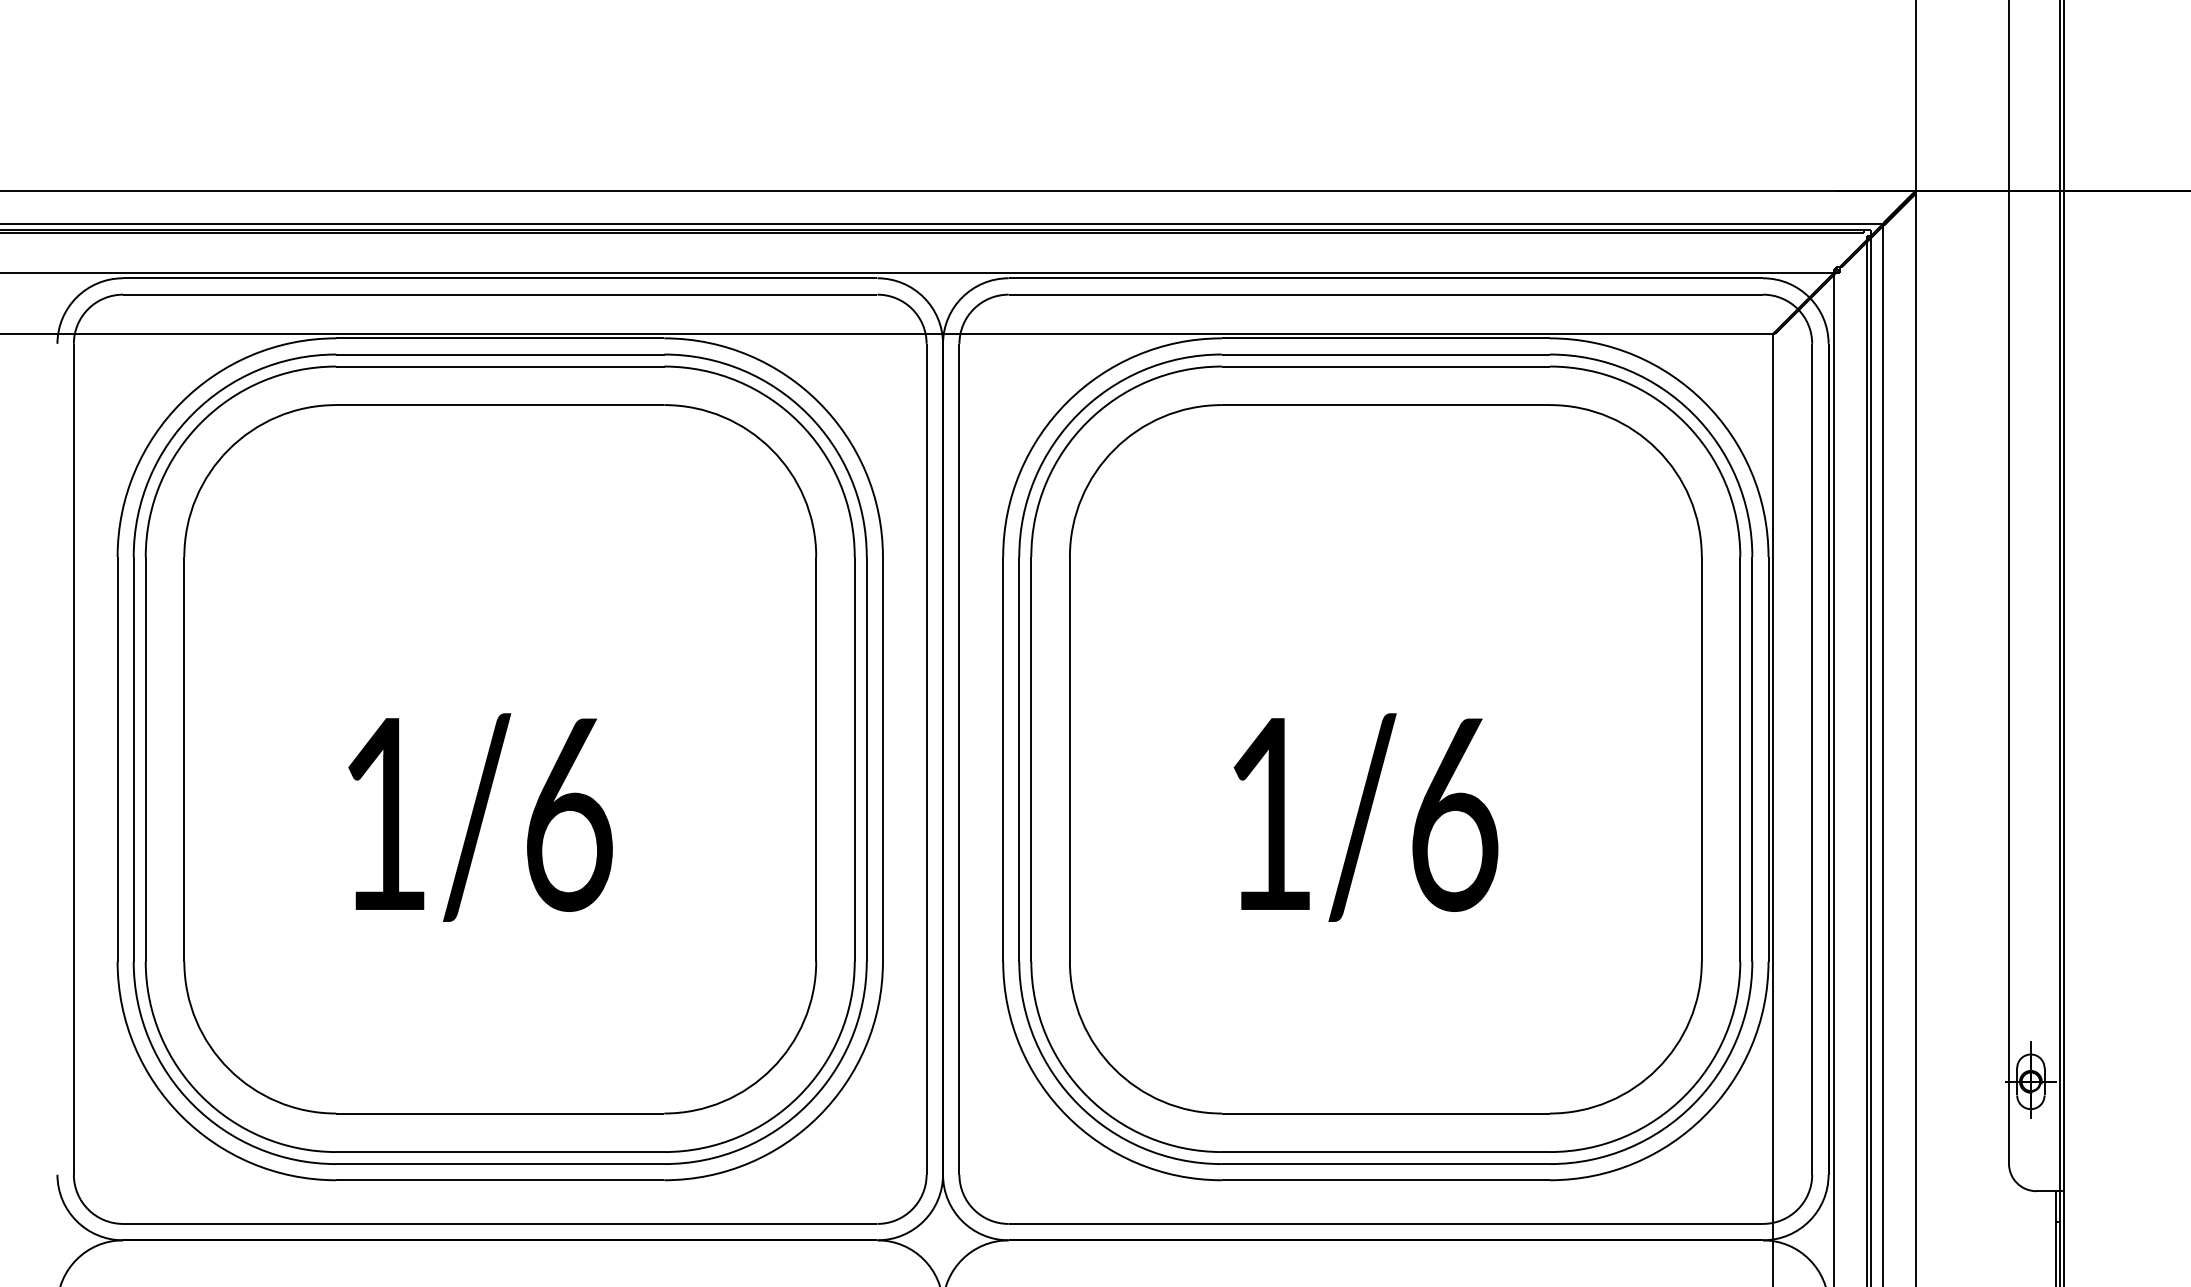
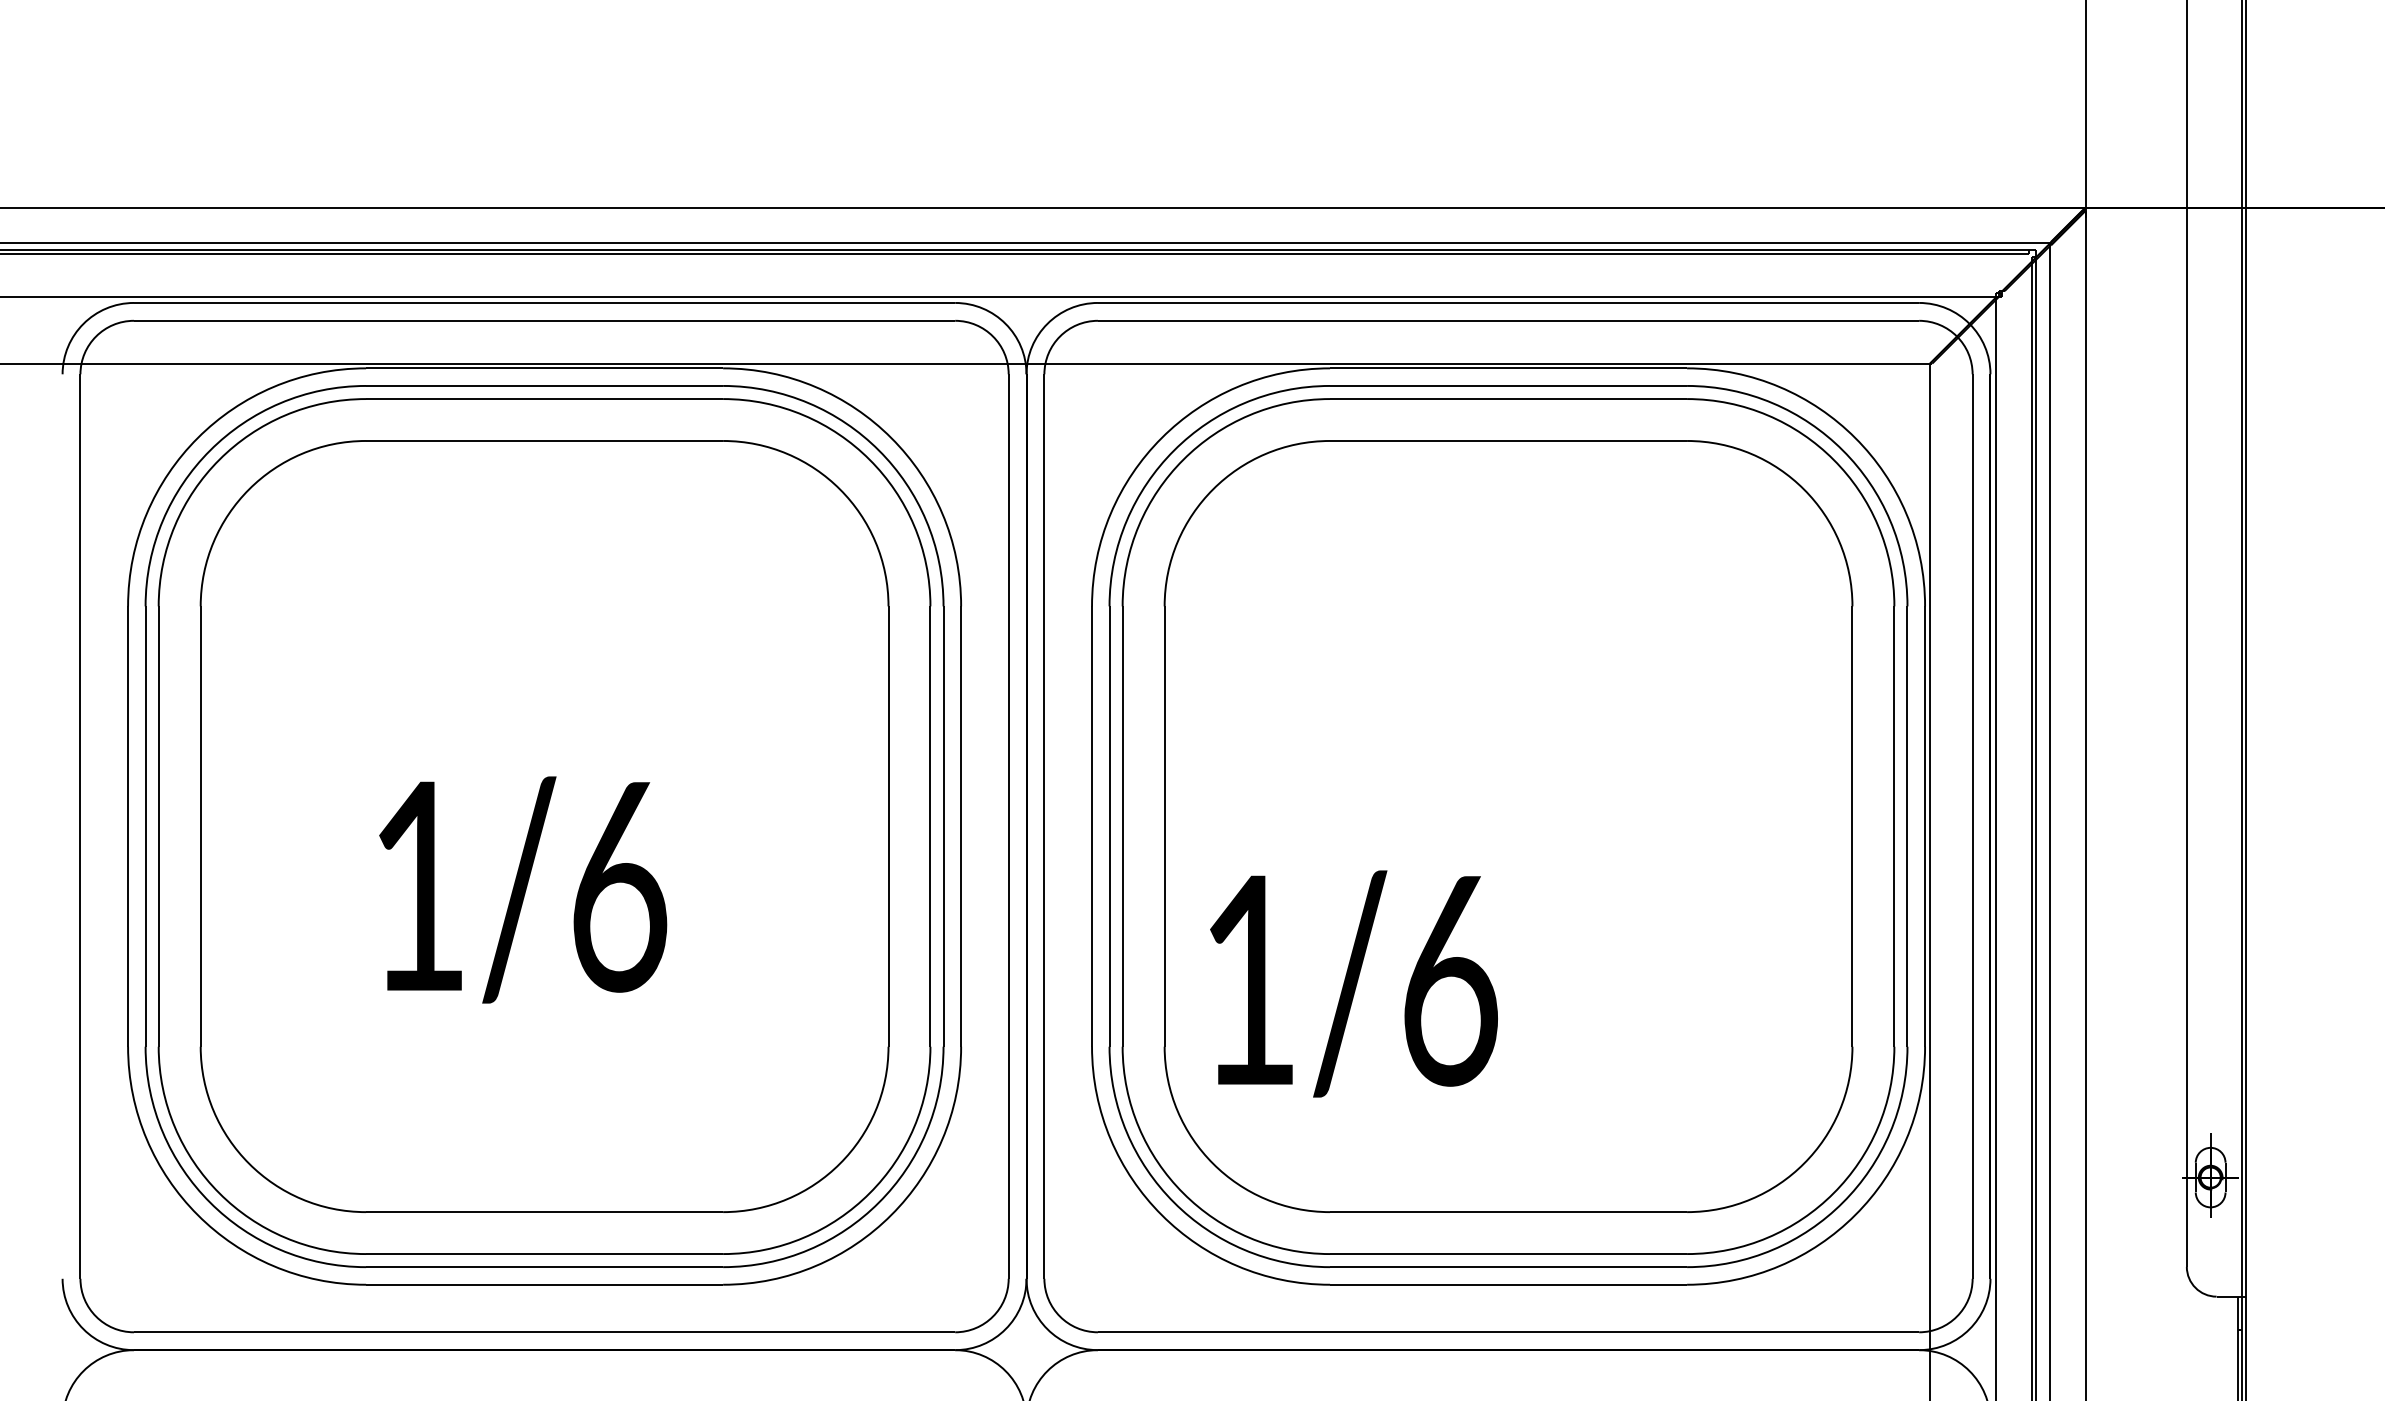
text: (1365, 817) -> (1353, 983), moved

